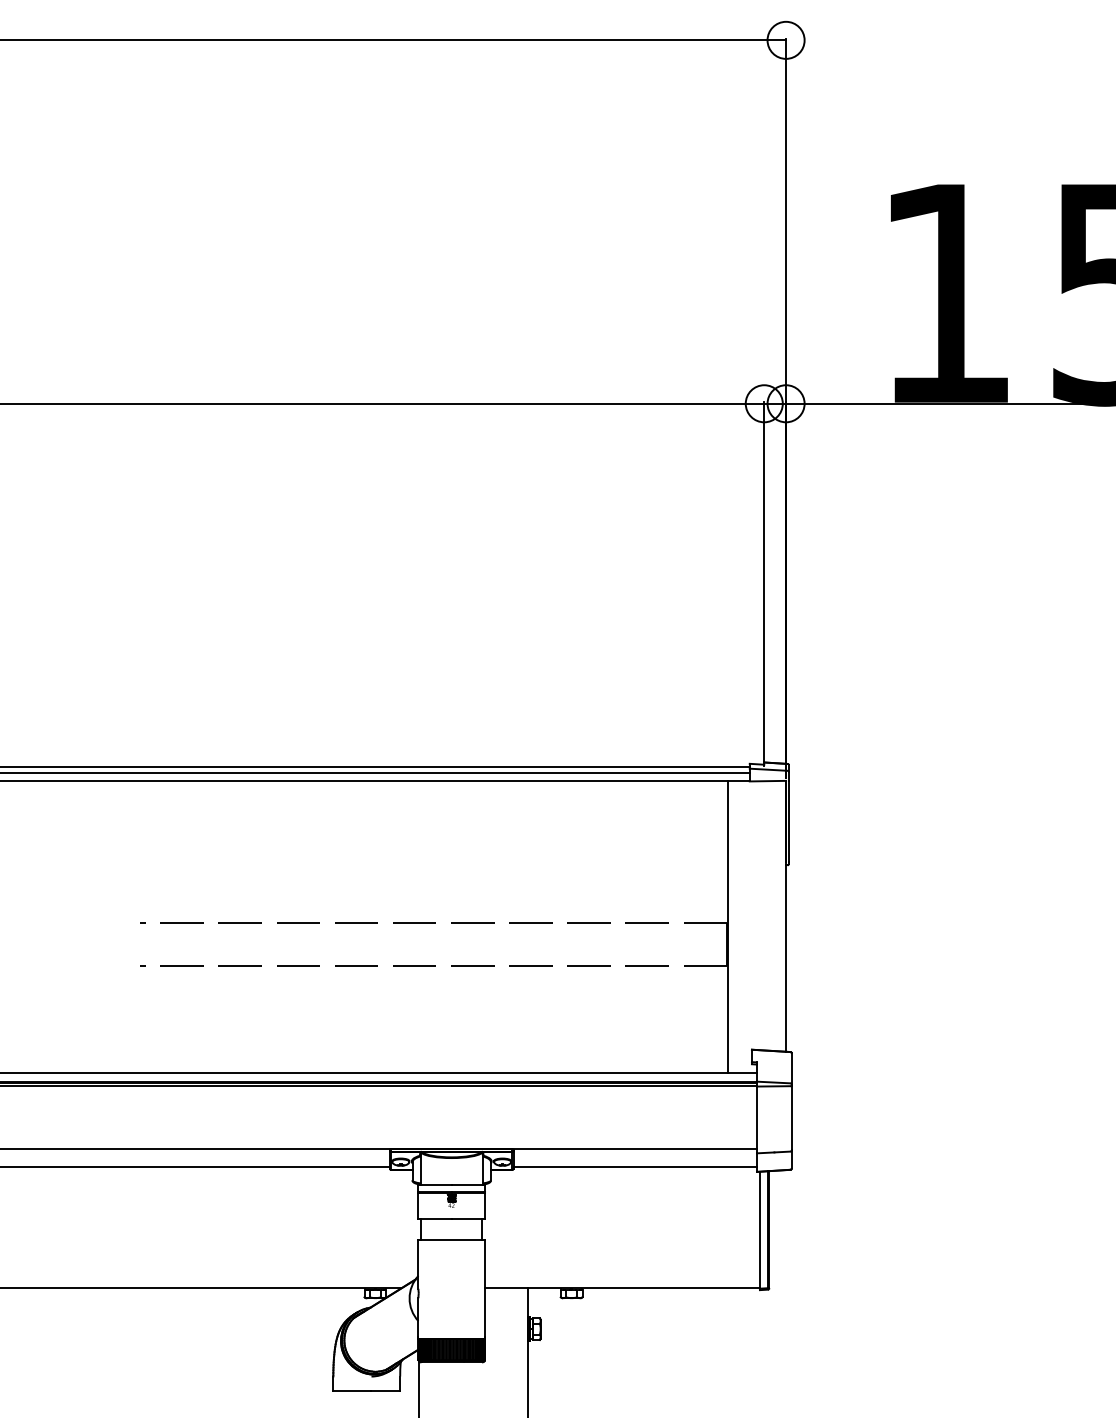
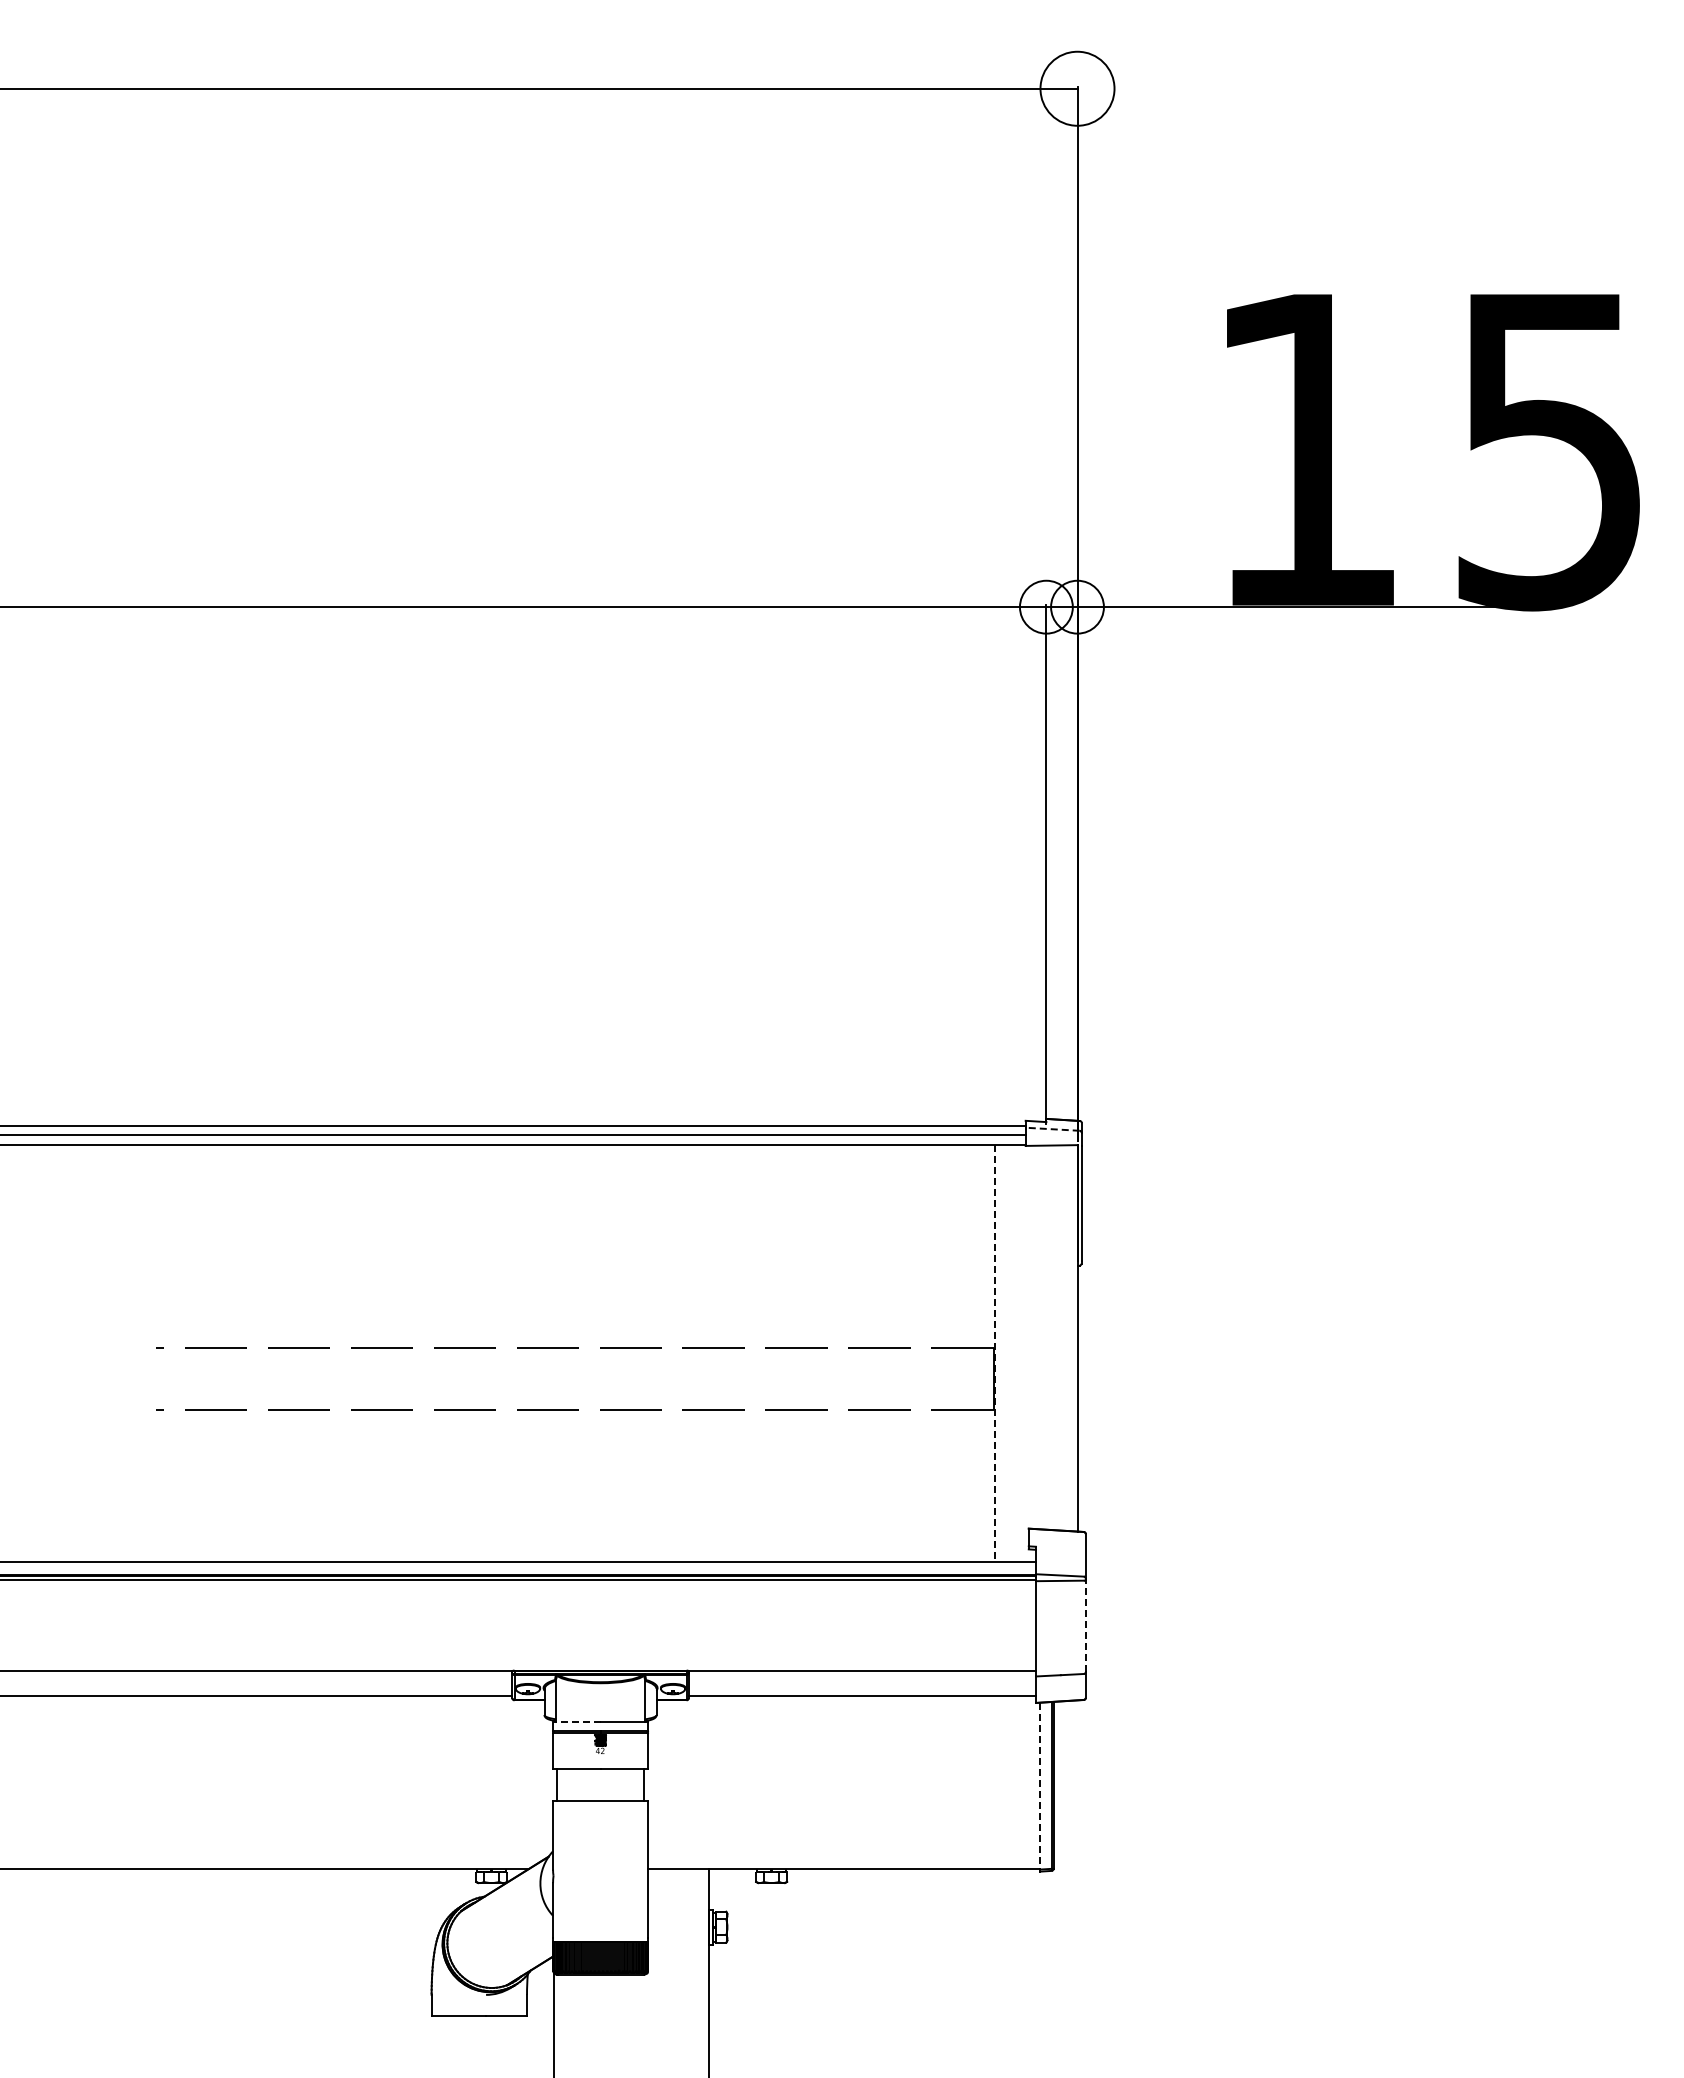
circle: (786, 40) -> (1077, 88), size x1.4
line: (768, 769) -> (1052, 1129), solid -> dashed
line: (727, 927) -> (994, 1354), solid -> dashed
line: (791, 1118) -> (1085, 1626), solid -> dashed
line: (434, 1184) -> (576, 1721), solid -> dashed
line: (760, 1230) -> (1040, 1786), solid -> dashed

